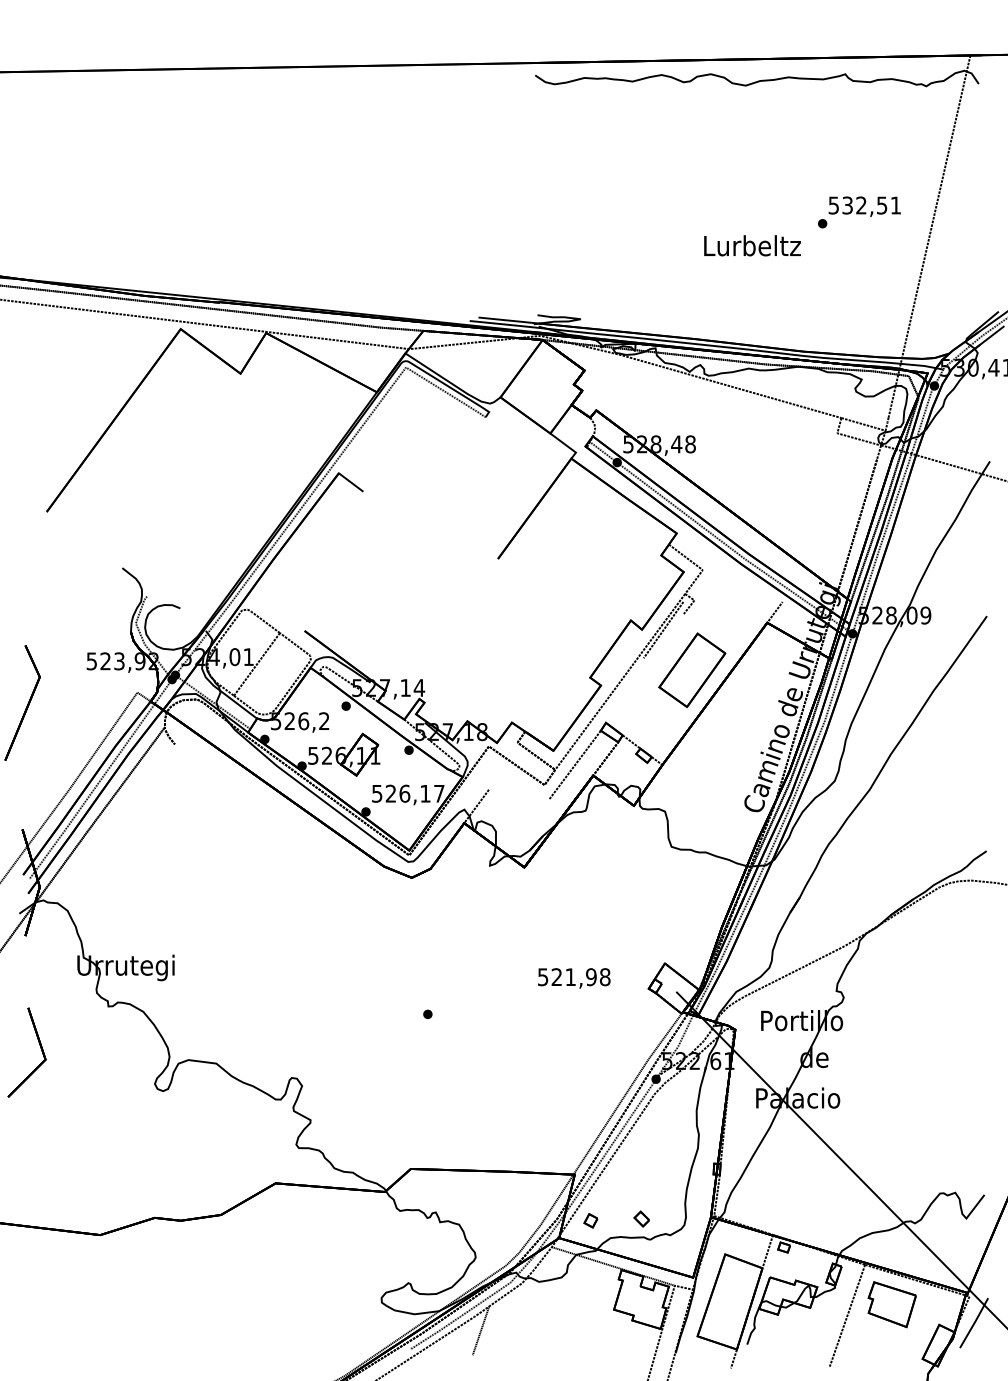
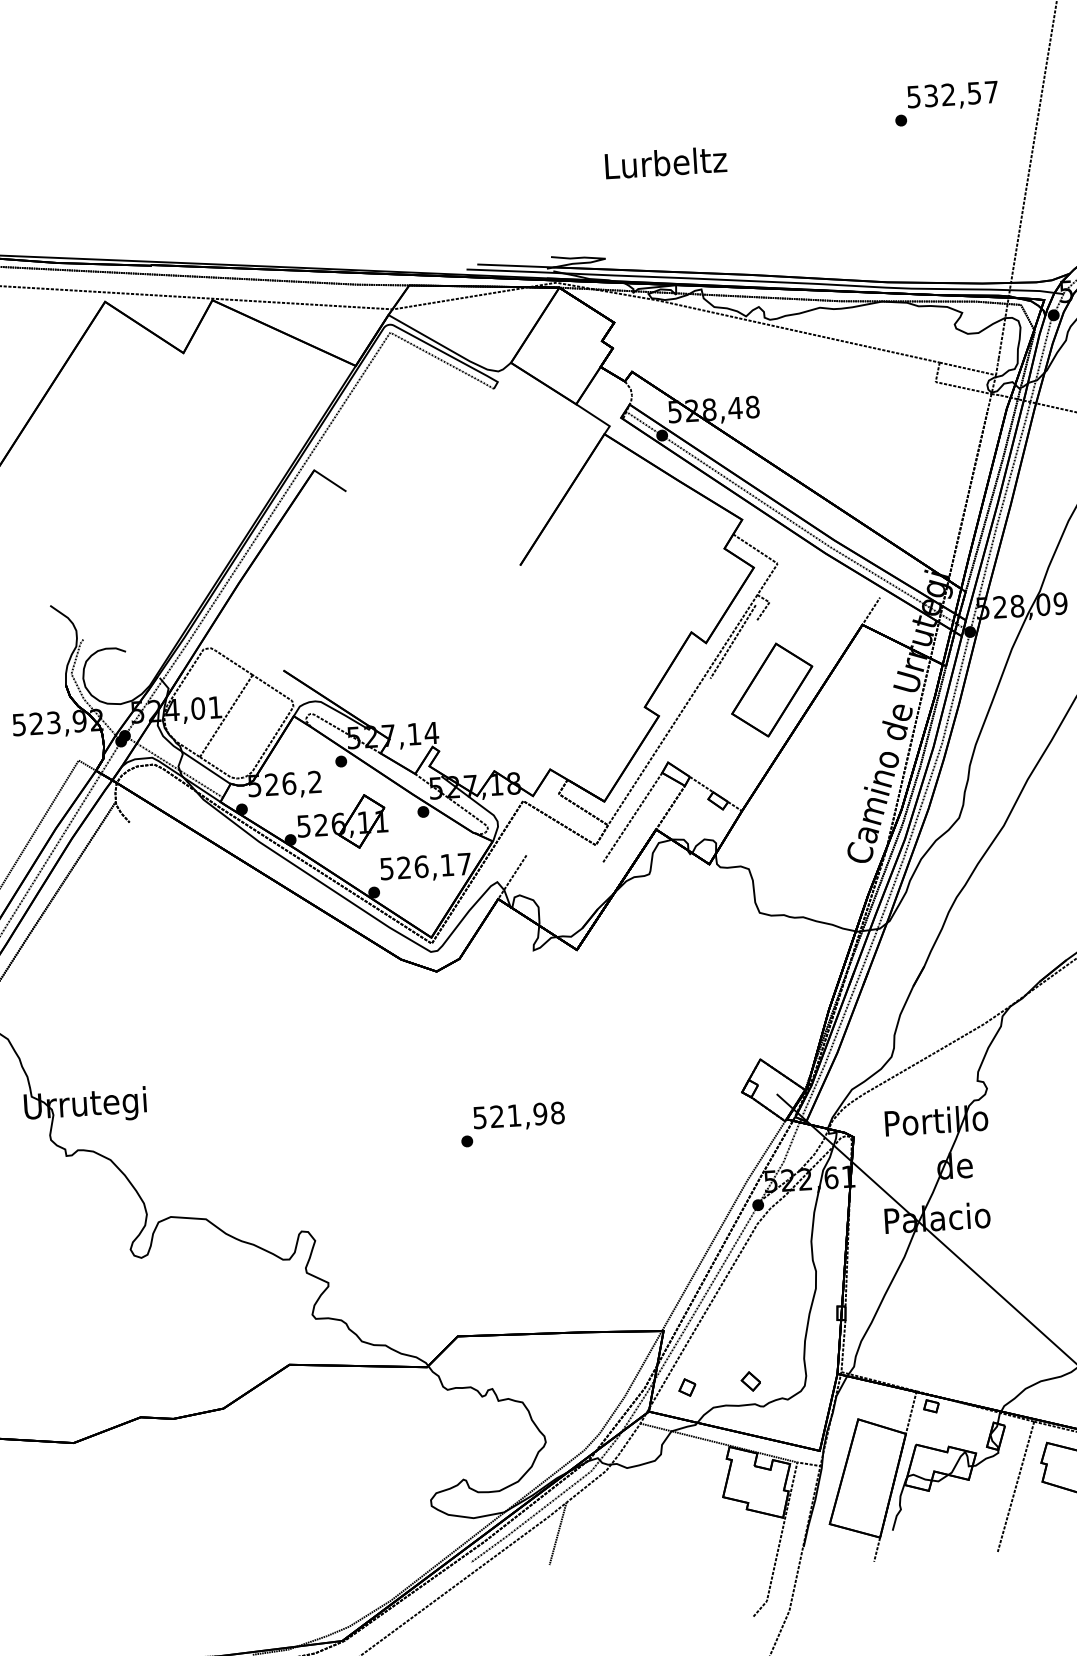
text: (895, 205) -> (991, 92), 532,51 -> 532,57
text: (752, 245) -> (665, 162), moved
text: (574, 978) -> (519, 1117), moved

